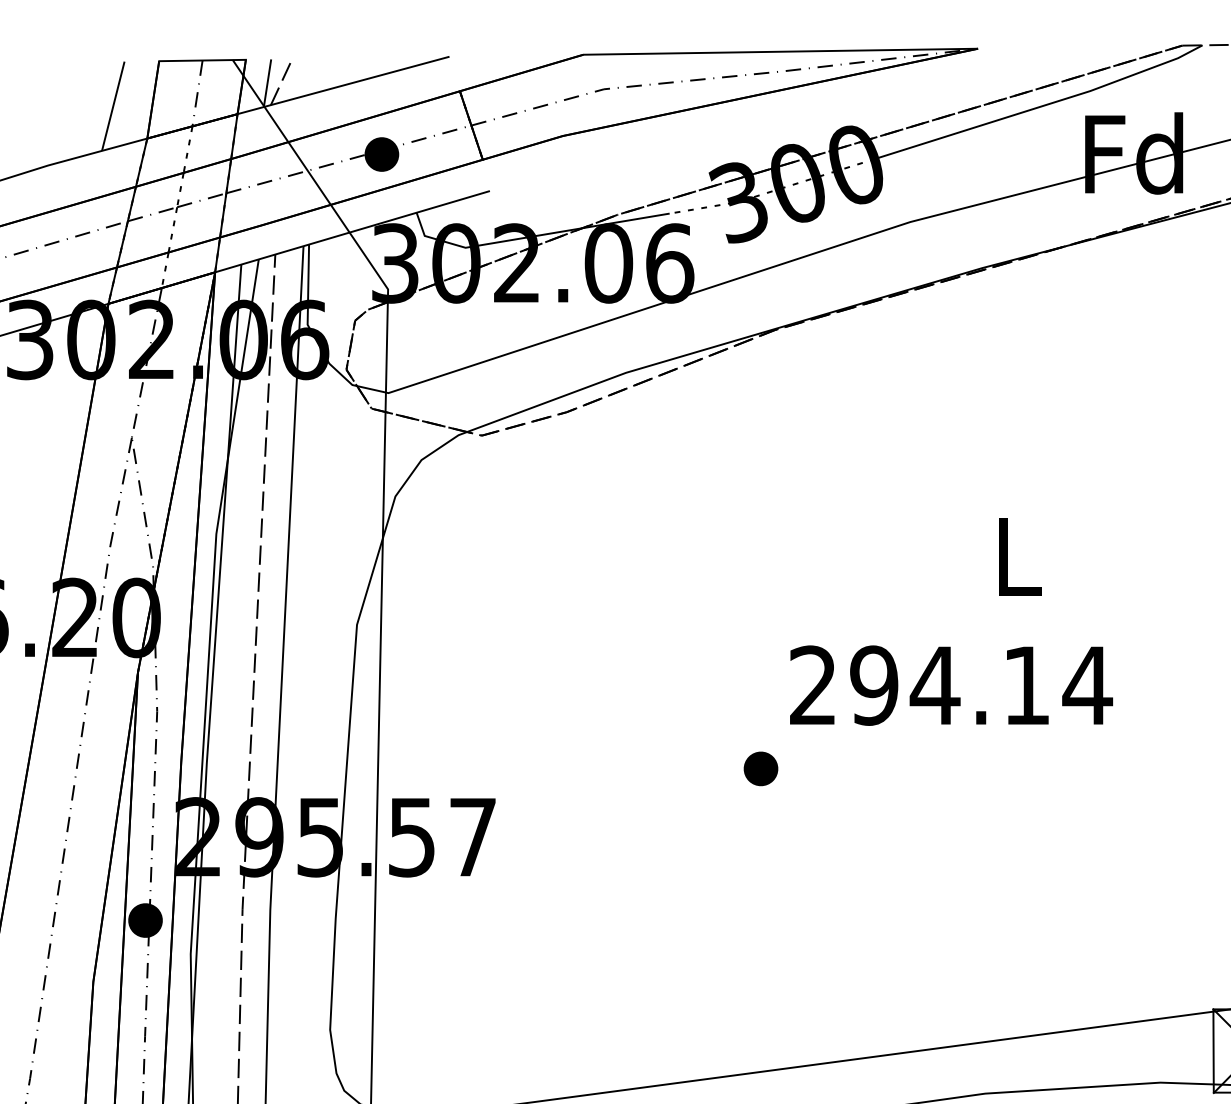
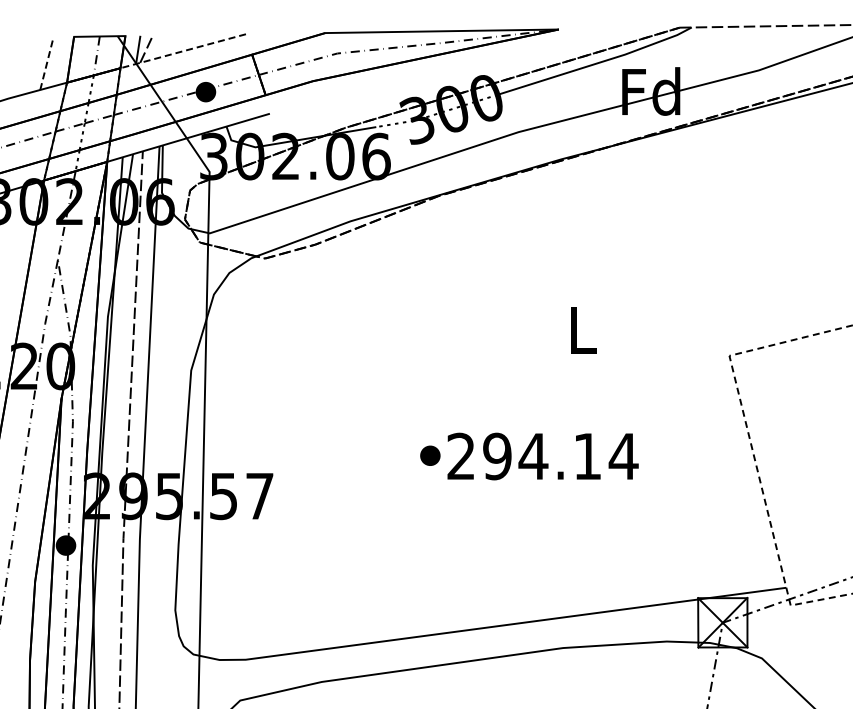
line: (340, 85) -> (181, 51), solid -> dashed
line: (114, 106) -> (47, 63), solid -> dashed
text: (950, 685) -> (542, 456), moved

